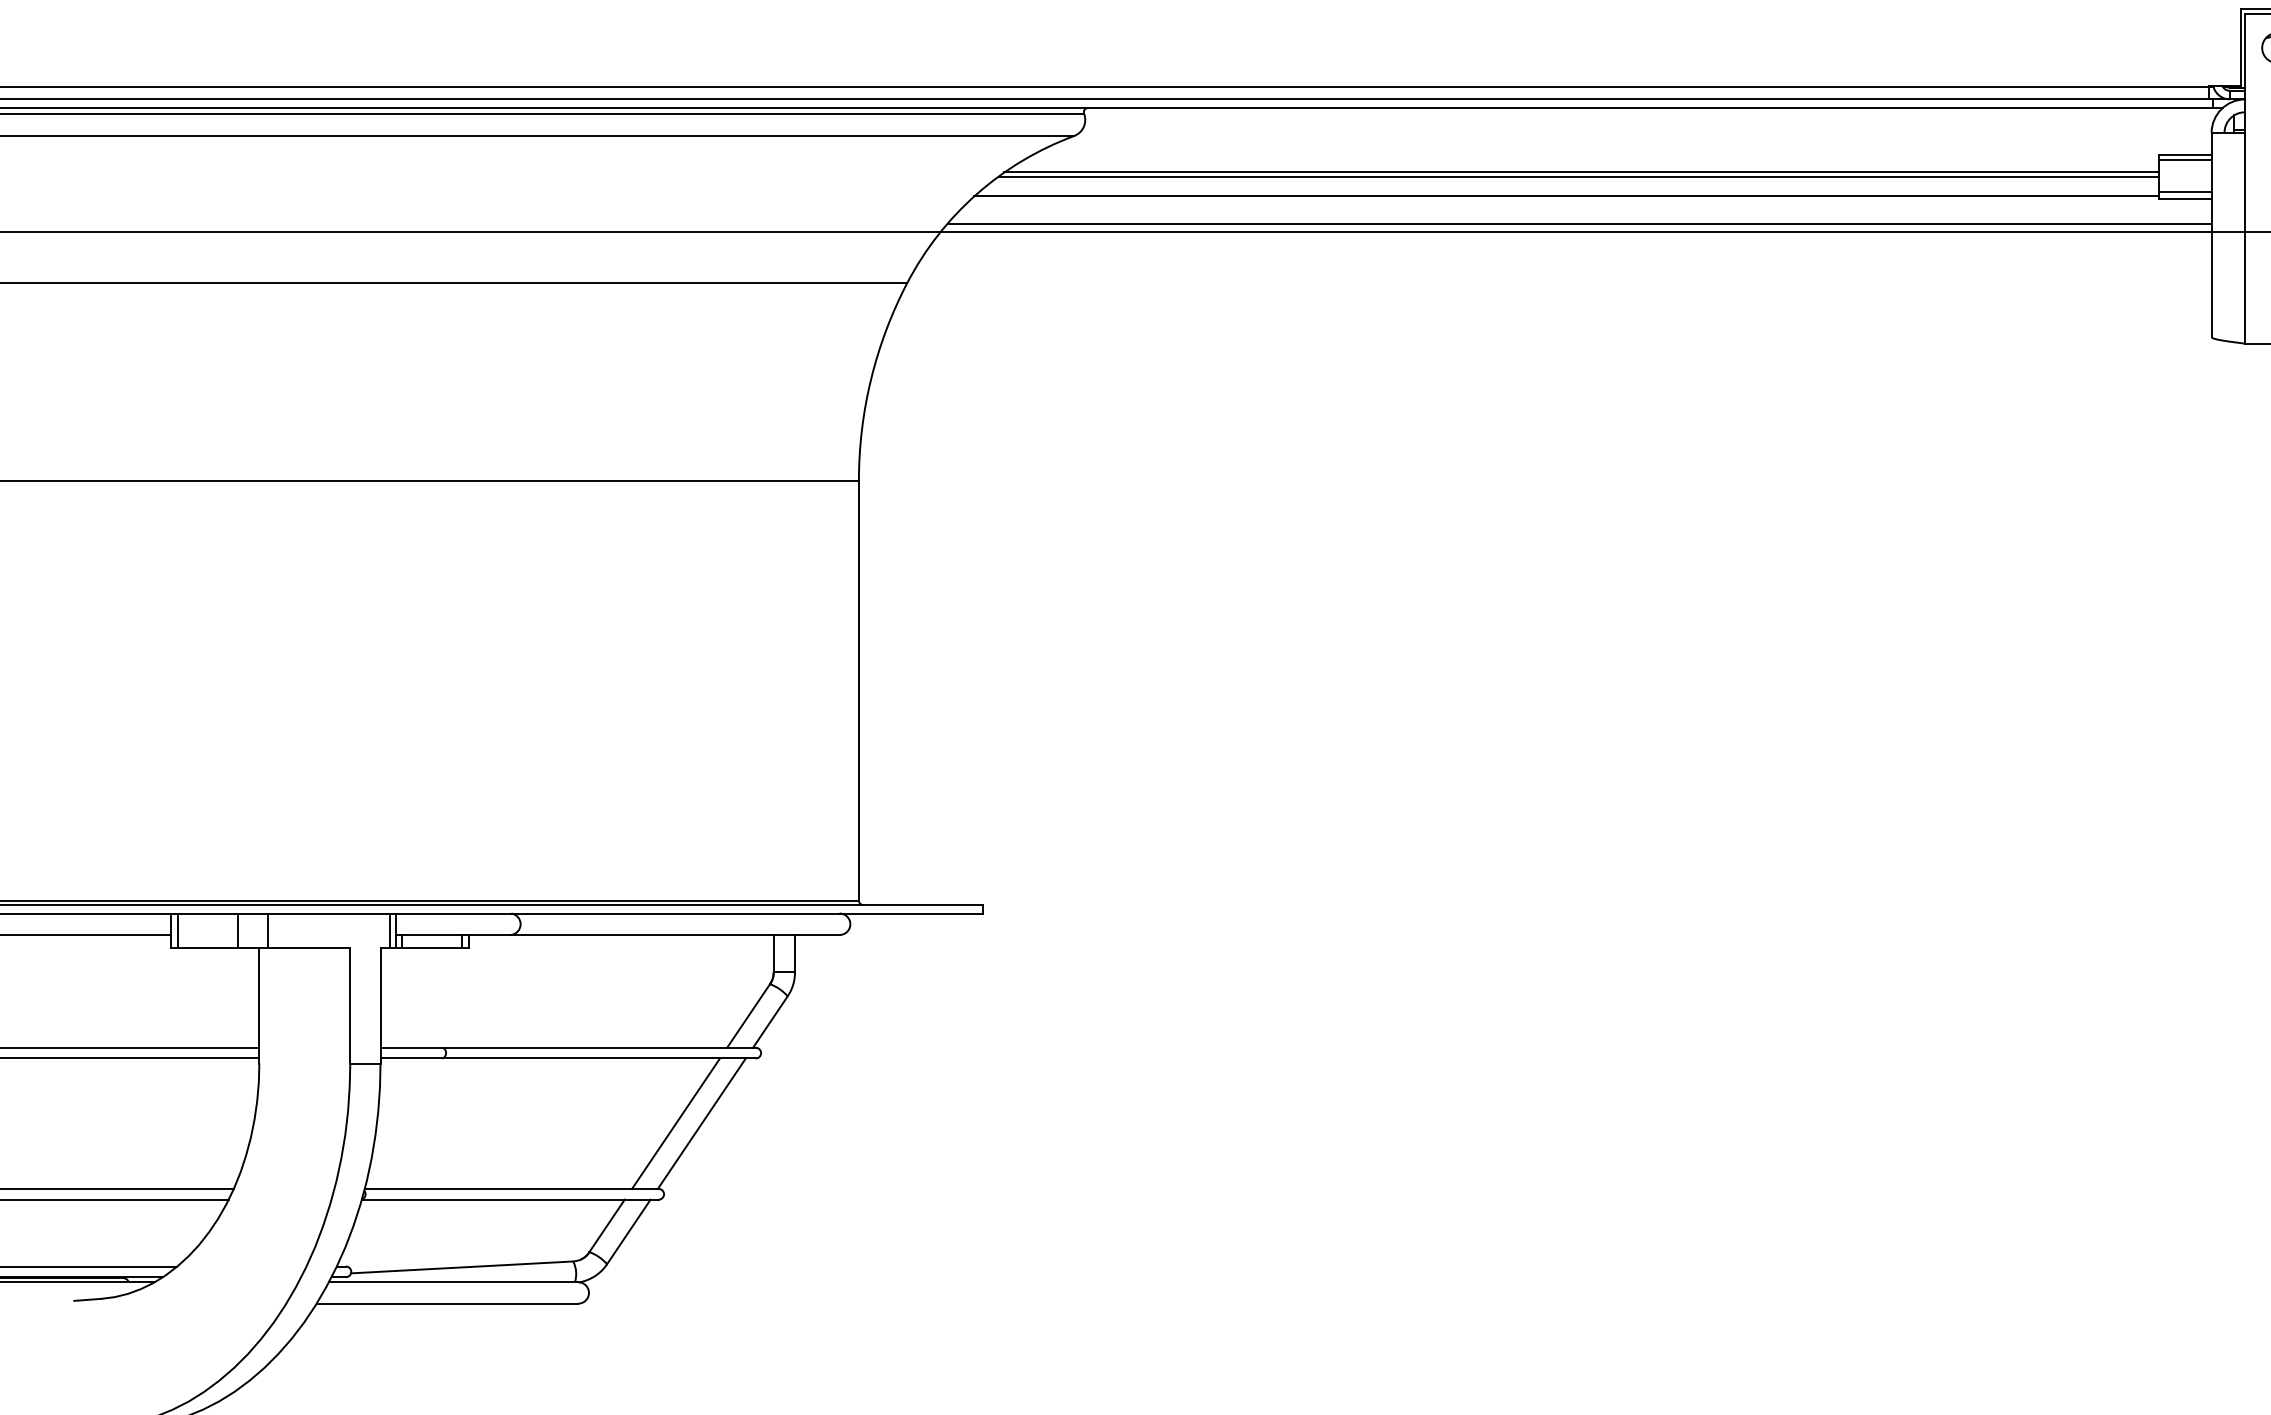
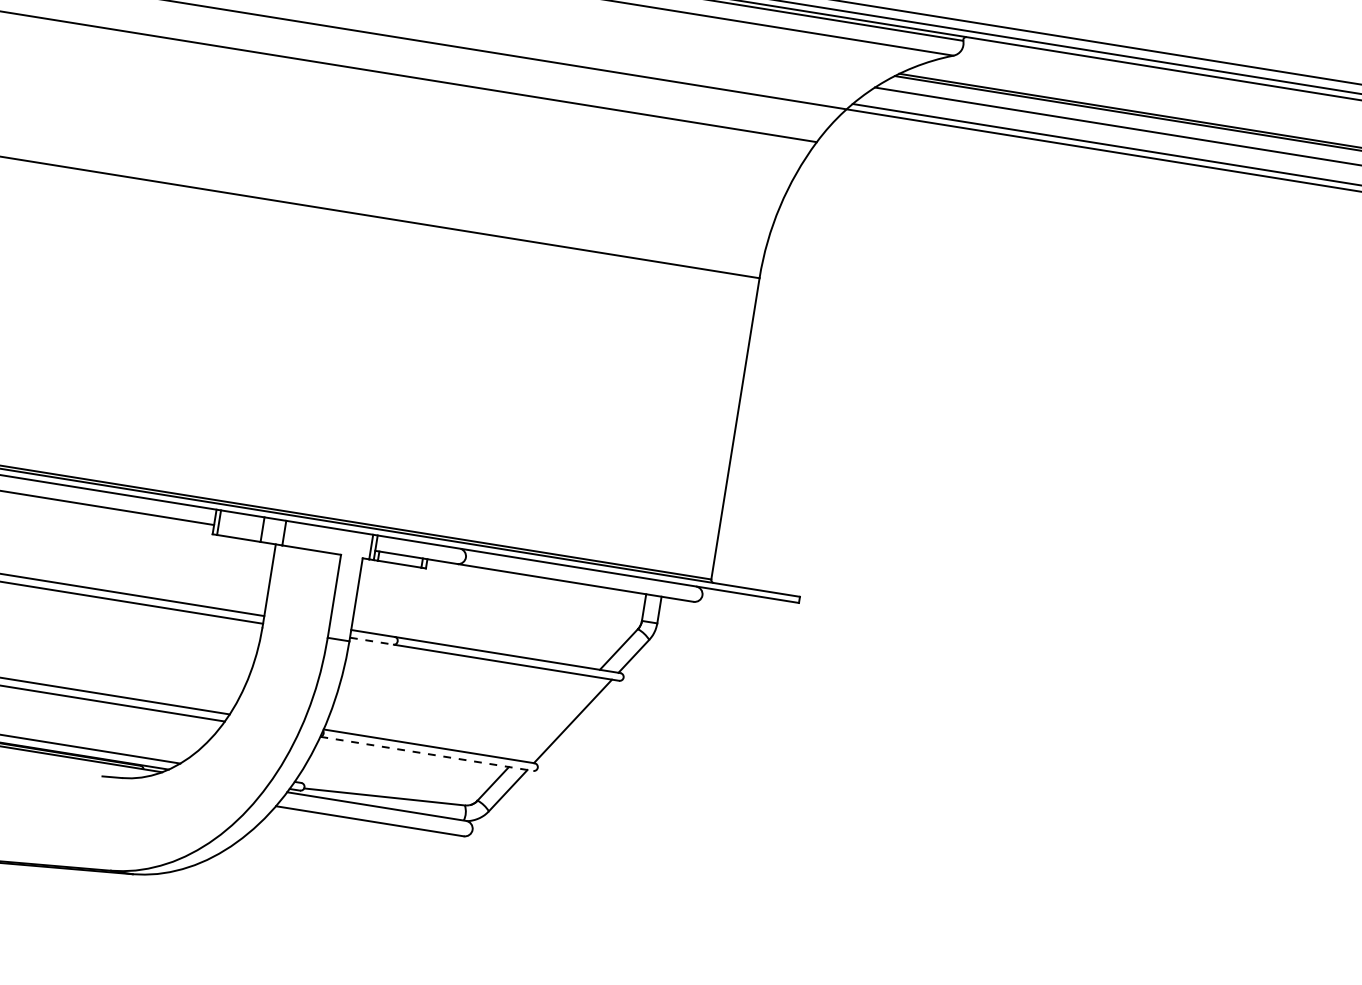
line: (411, 1058) -> (372, 641), solid -> dashed
line: (676, 1123) -> (554, 718), removed
line: (510, 1199) -> (427, 753), solid -> dashed

